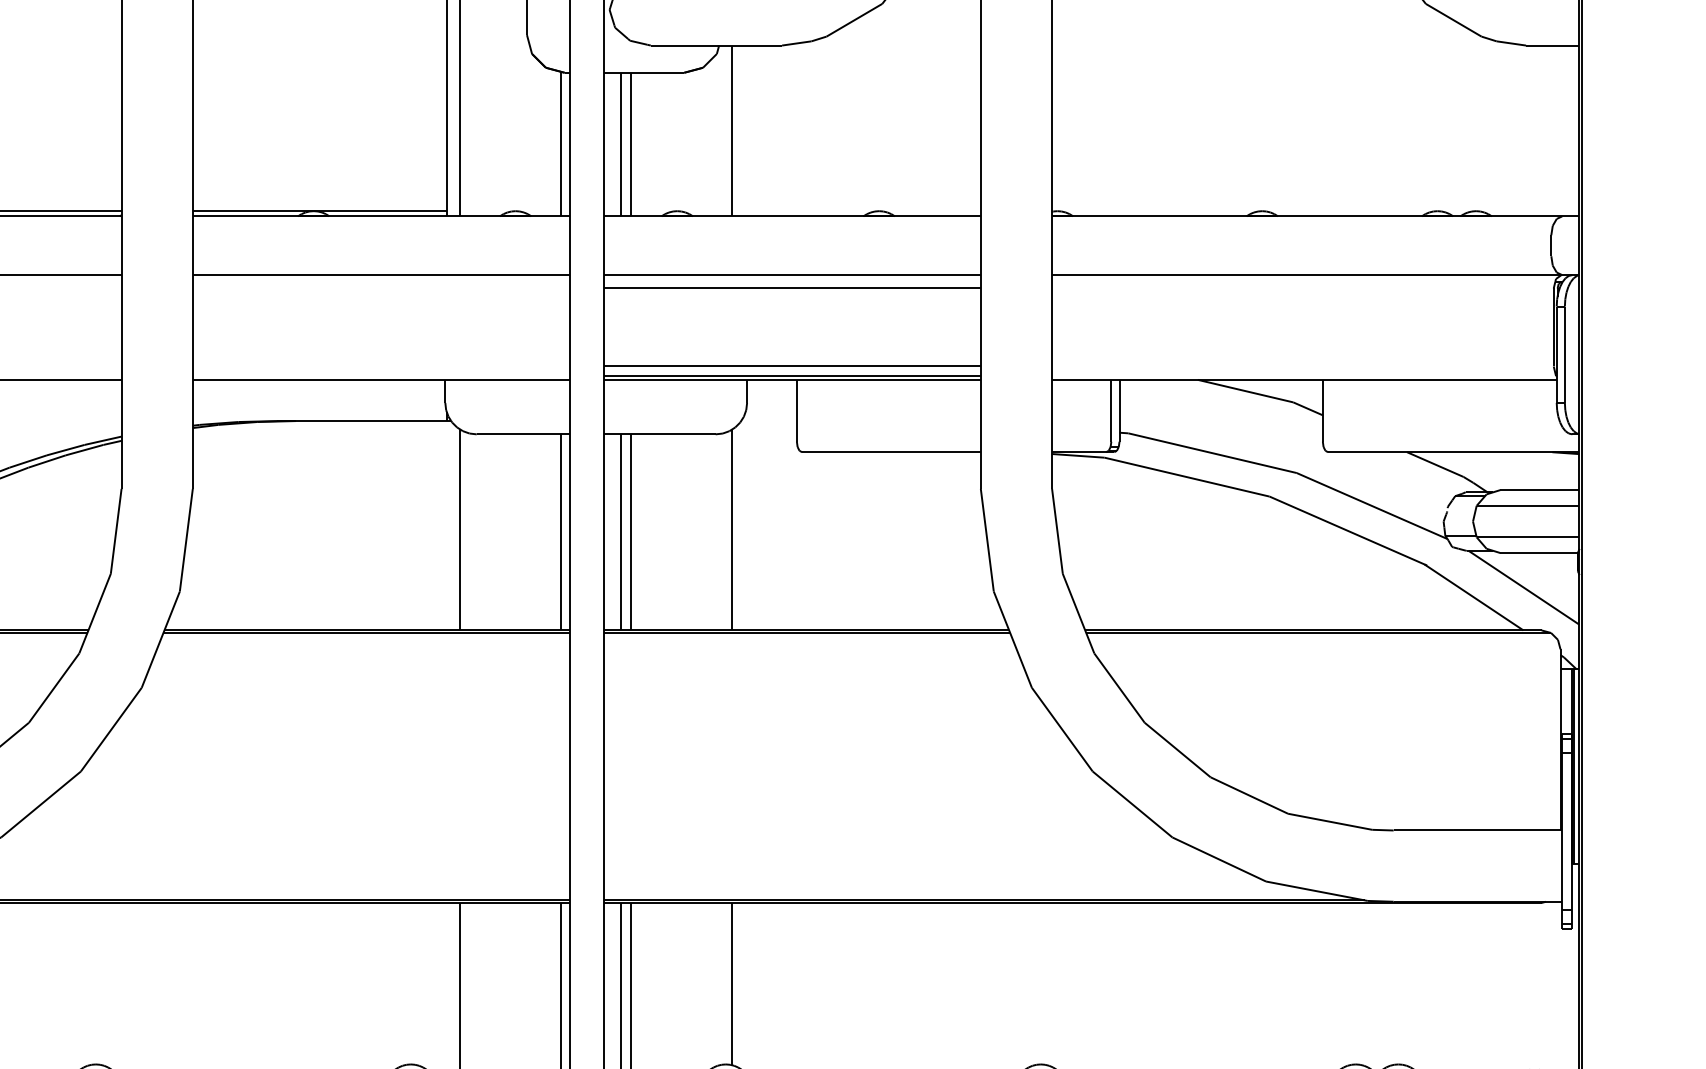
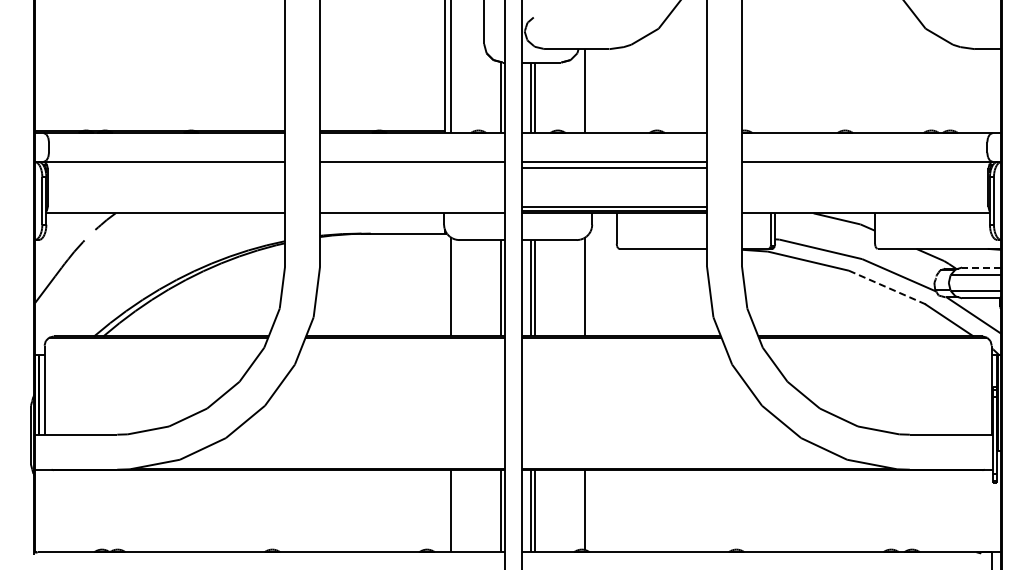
line: (1539, 490) -> (981, 267), solid -> dashed
line: (1350, 530) -> (888, 287), solid -> dashed

